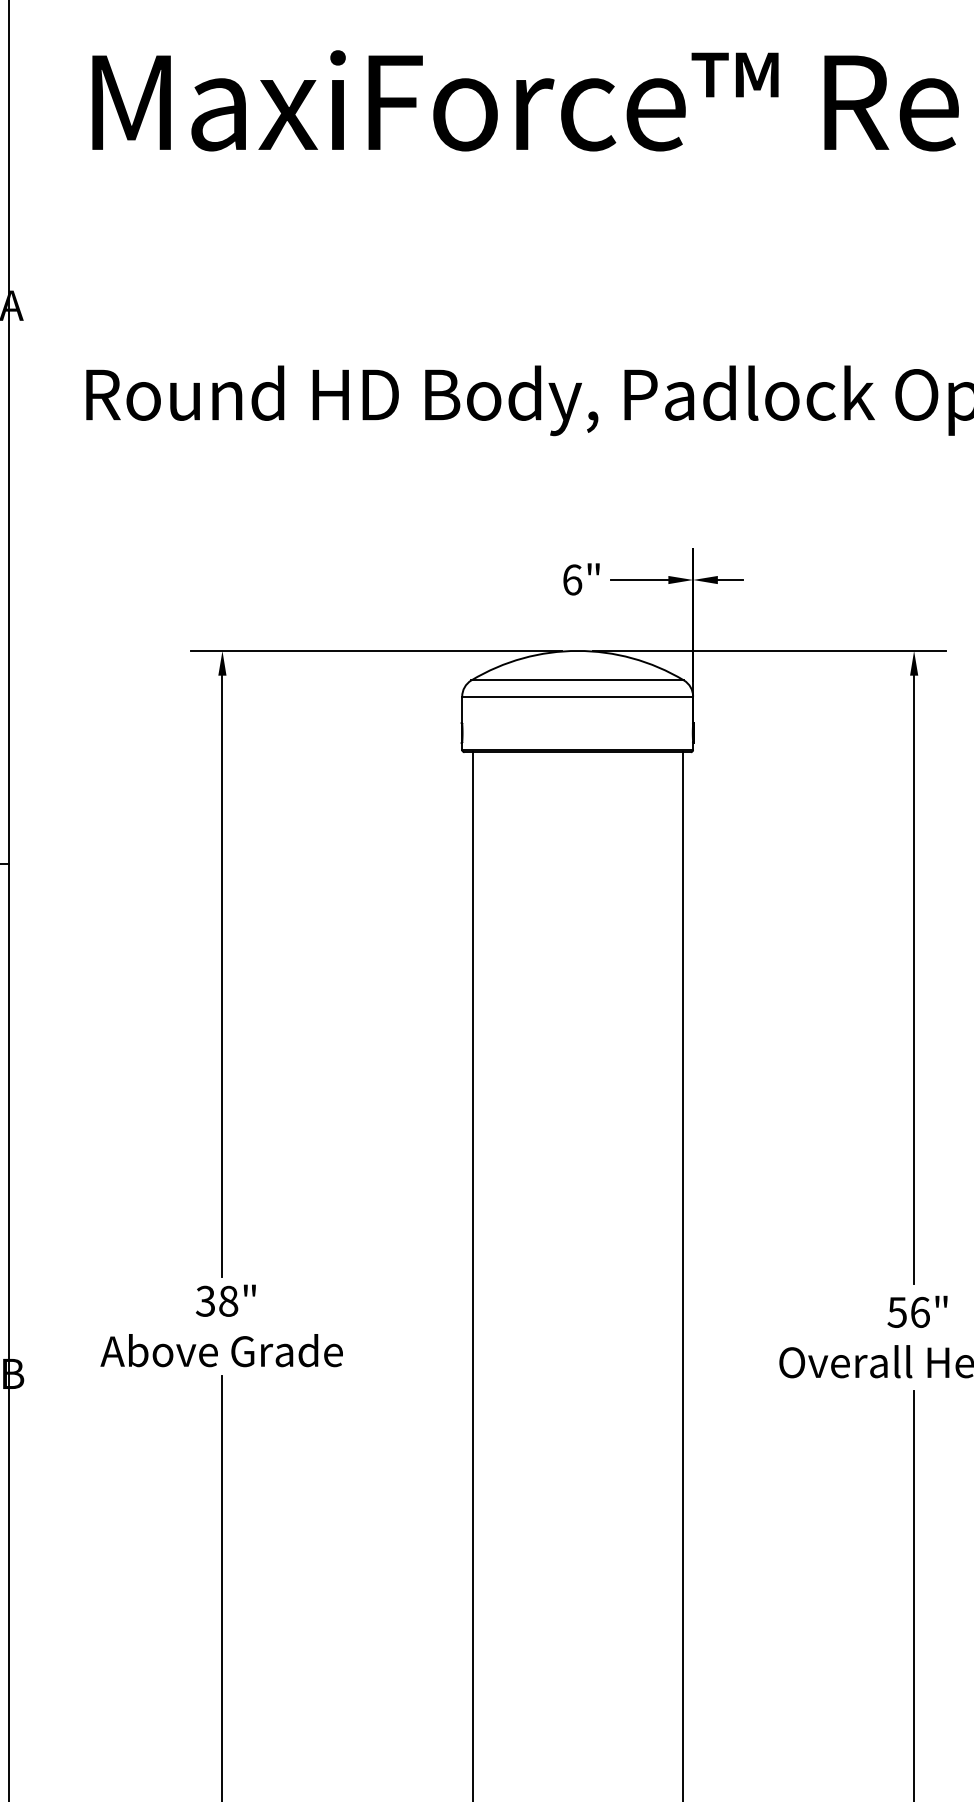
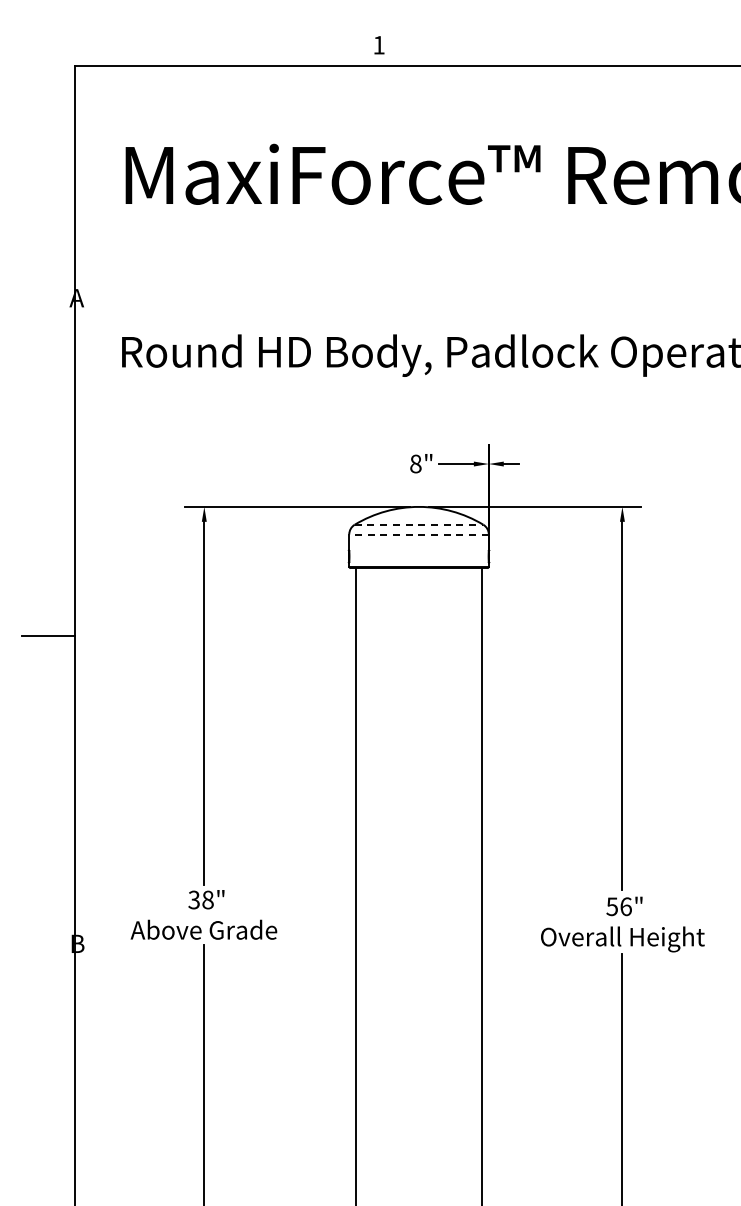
text: (571, 579) -> (415, 463), 6" -> 8"
line: (578, 680) -> (419, 524), solid -> dashed
line: (578, 696) -> (419, 534), solid -> dashed

